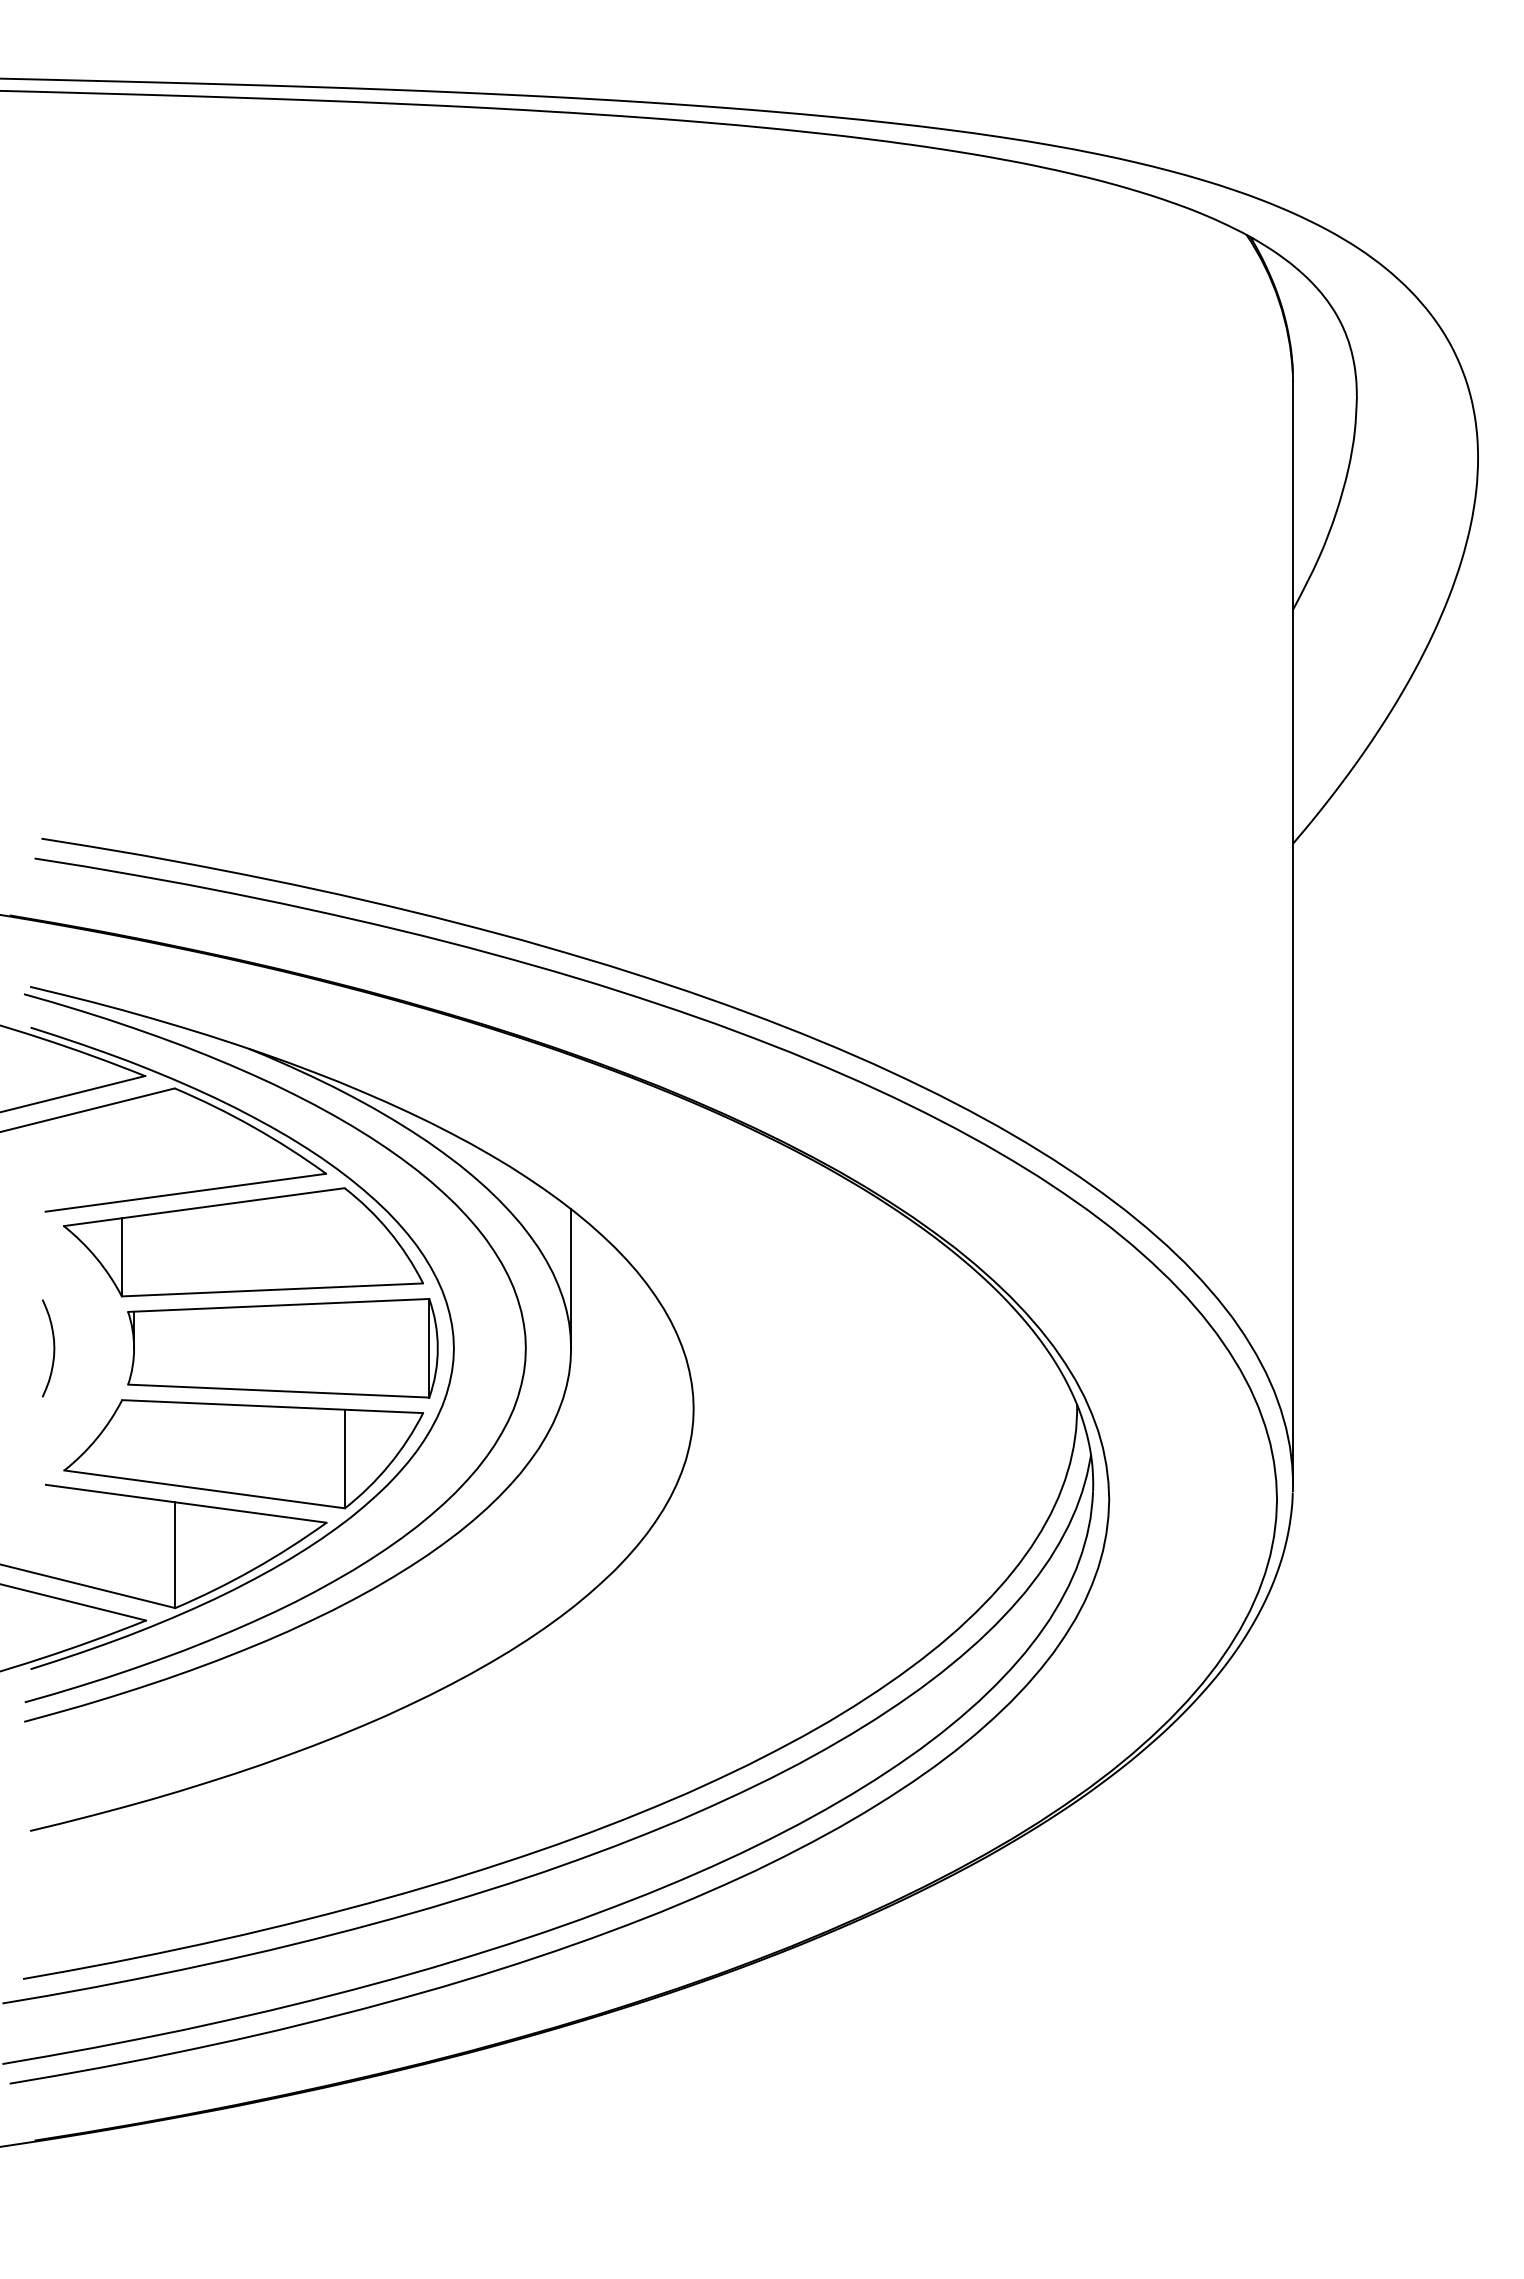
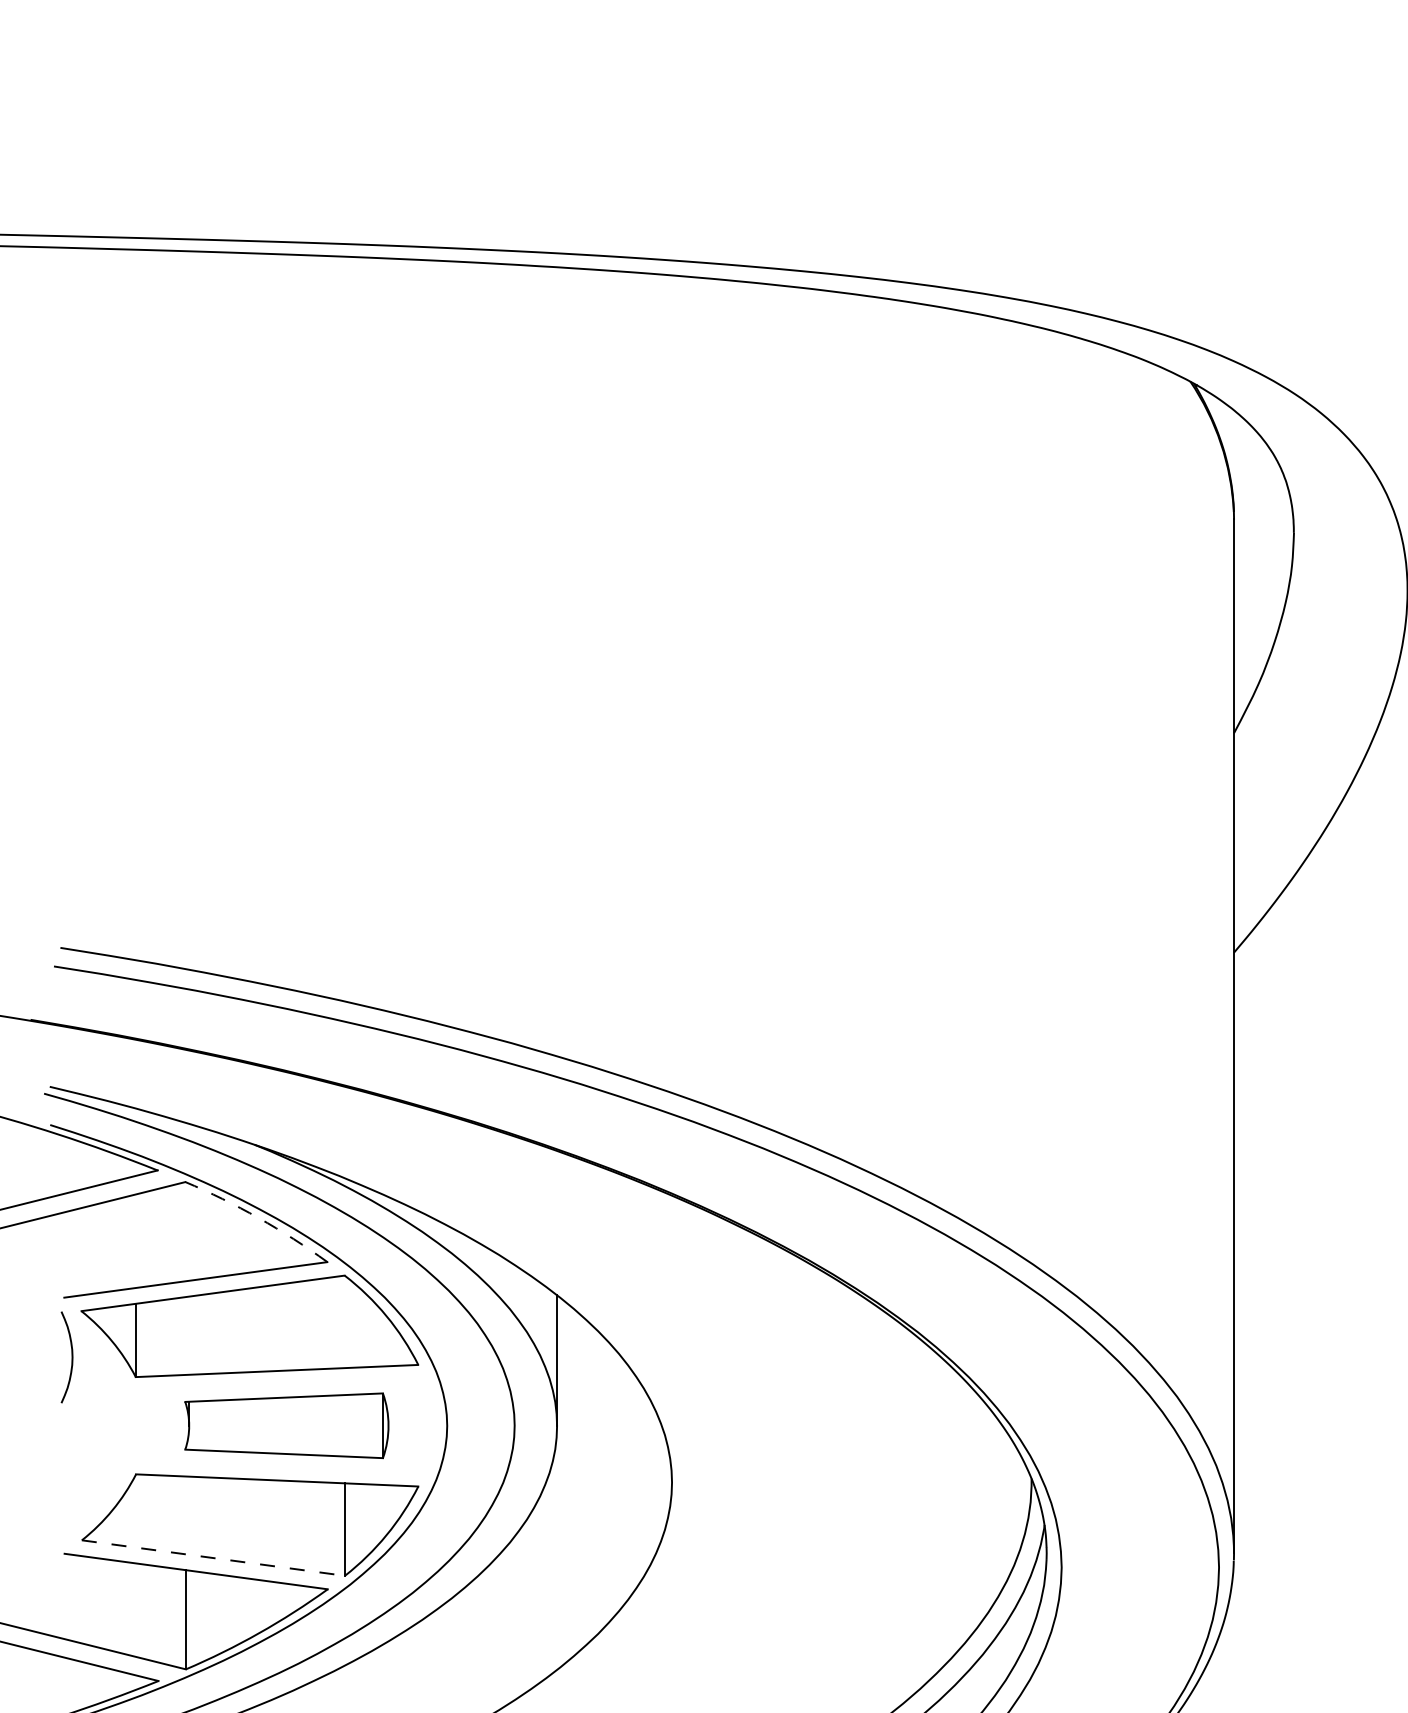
arc: (252, 1126) -> (258, 1217), solid -> dashed
curve: (53, 1348) -> (71, 1357), moved
part: (282, 1348) -> (286, 1425), size x0.7
line: (204, 1489) -> (213, 1558), solid -> dashed

